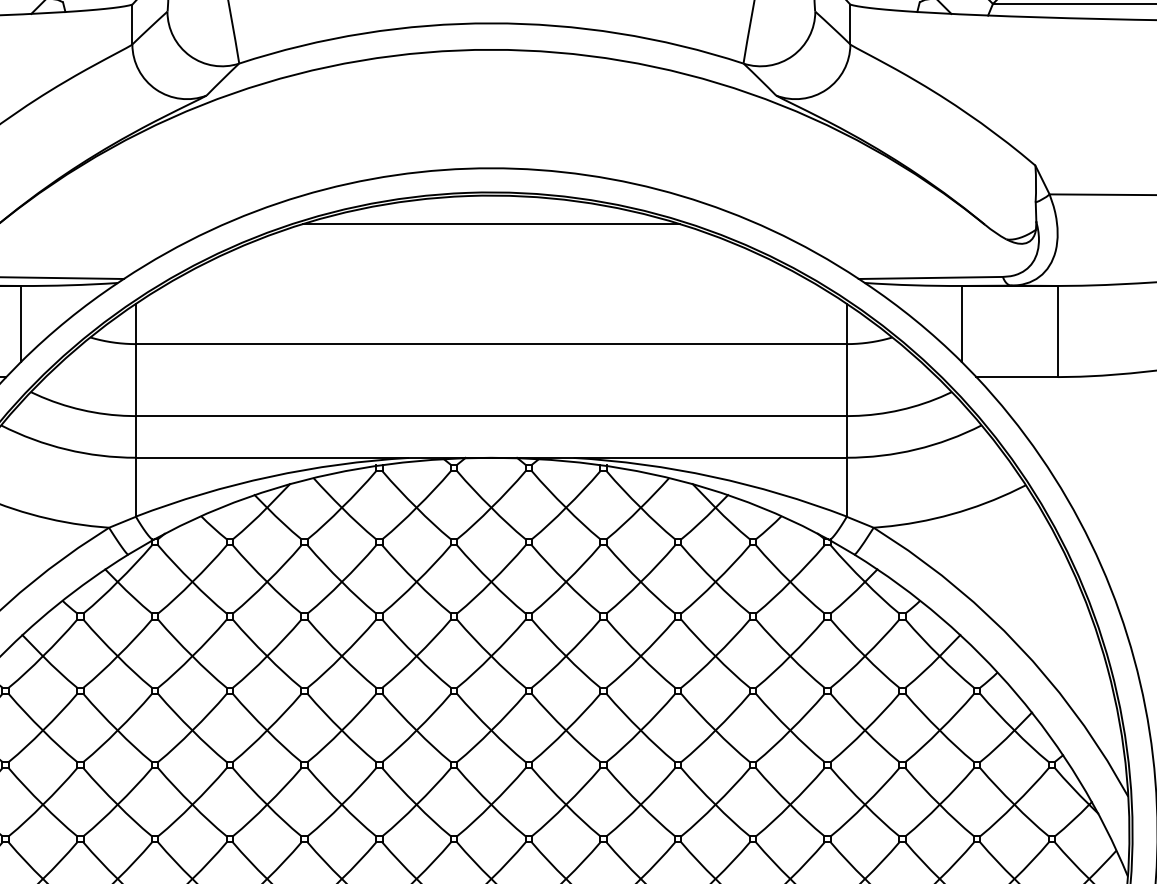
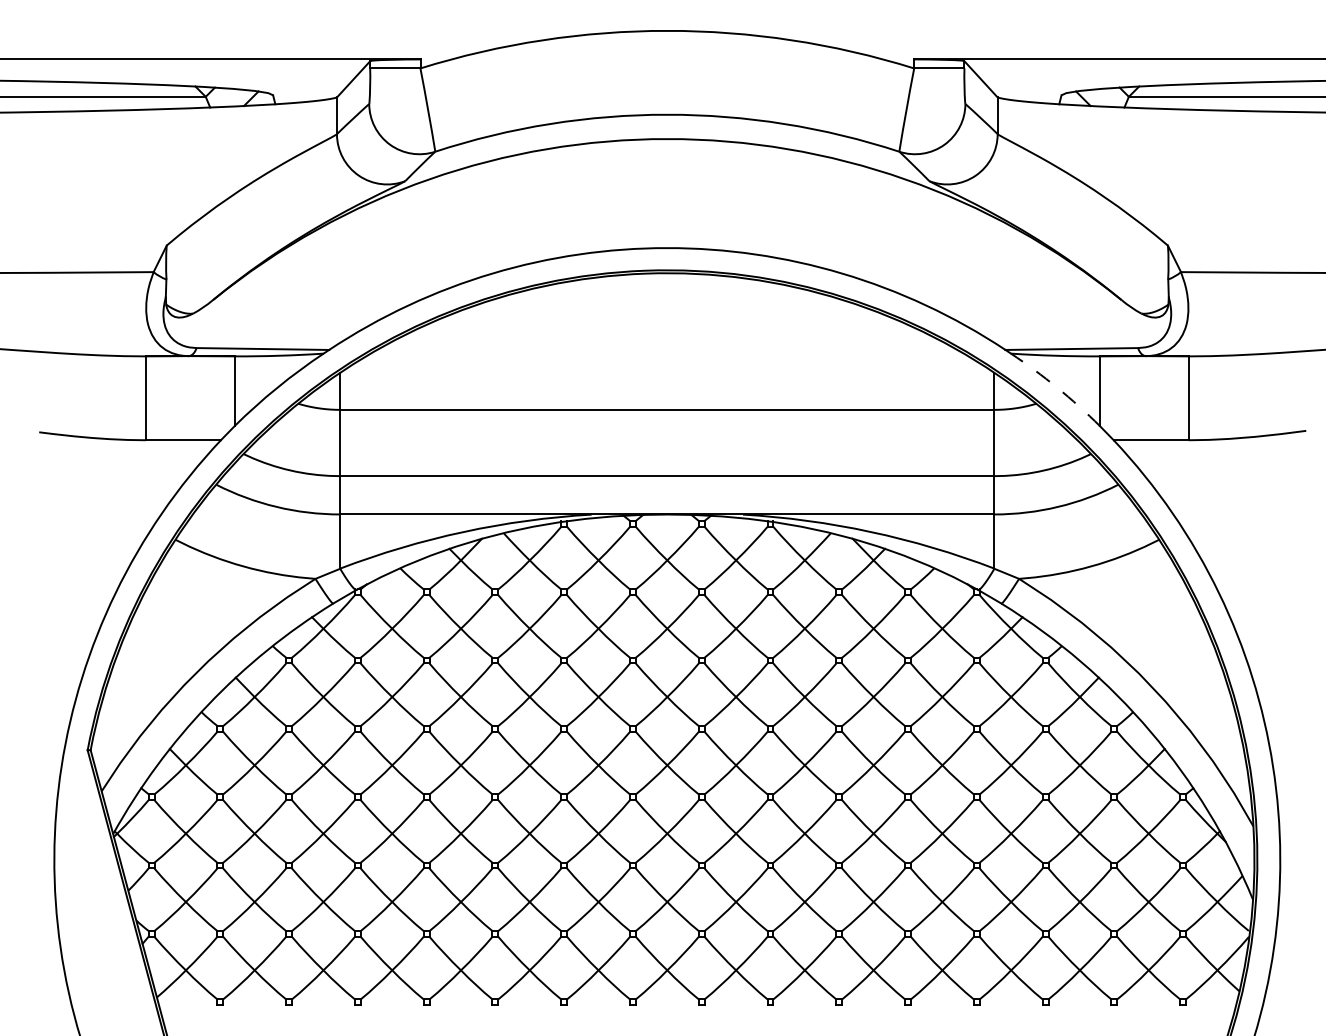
line: (490, 224) -> (666, 299), removed
arc: (915, 319) -> (1057, 387), solid -> dashed

